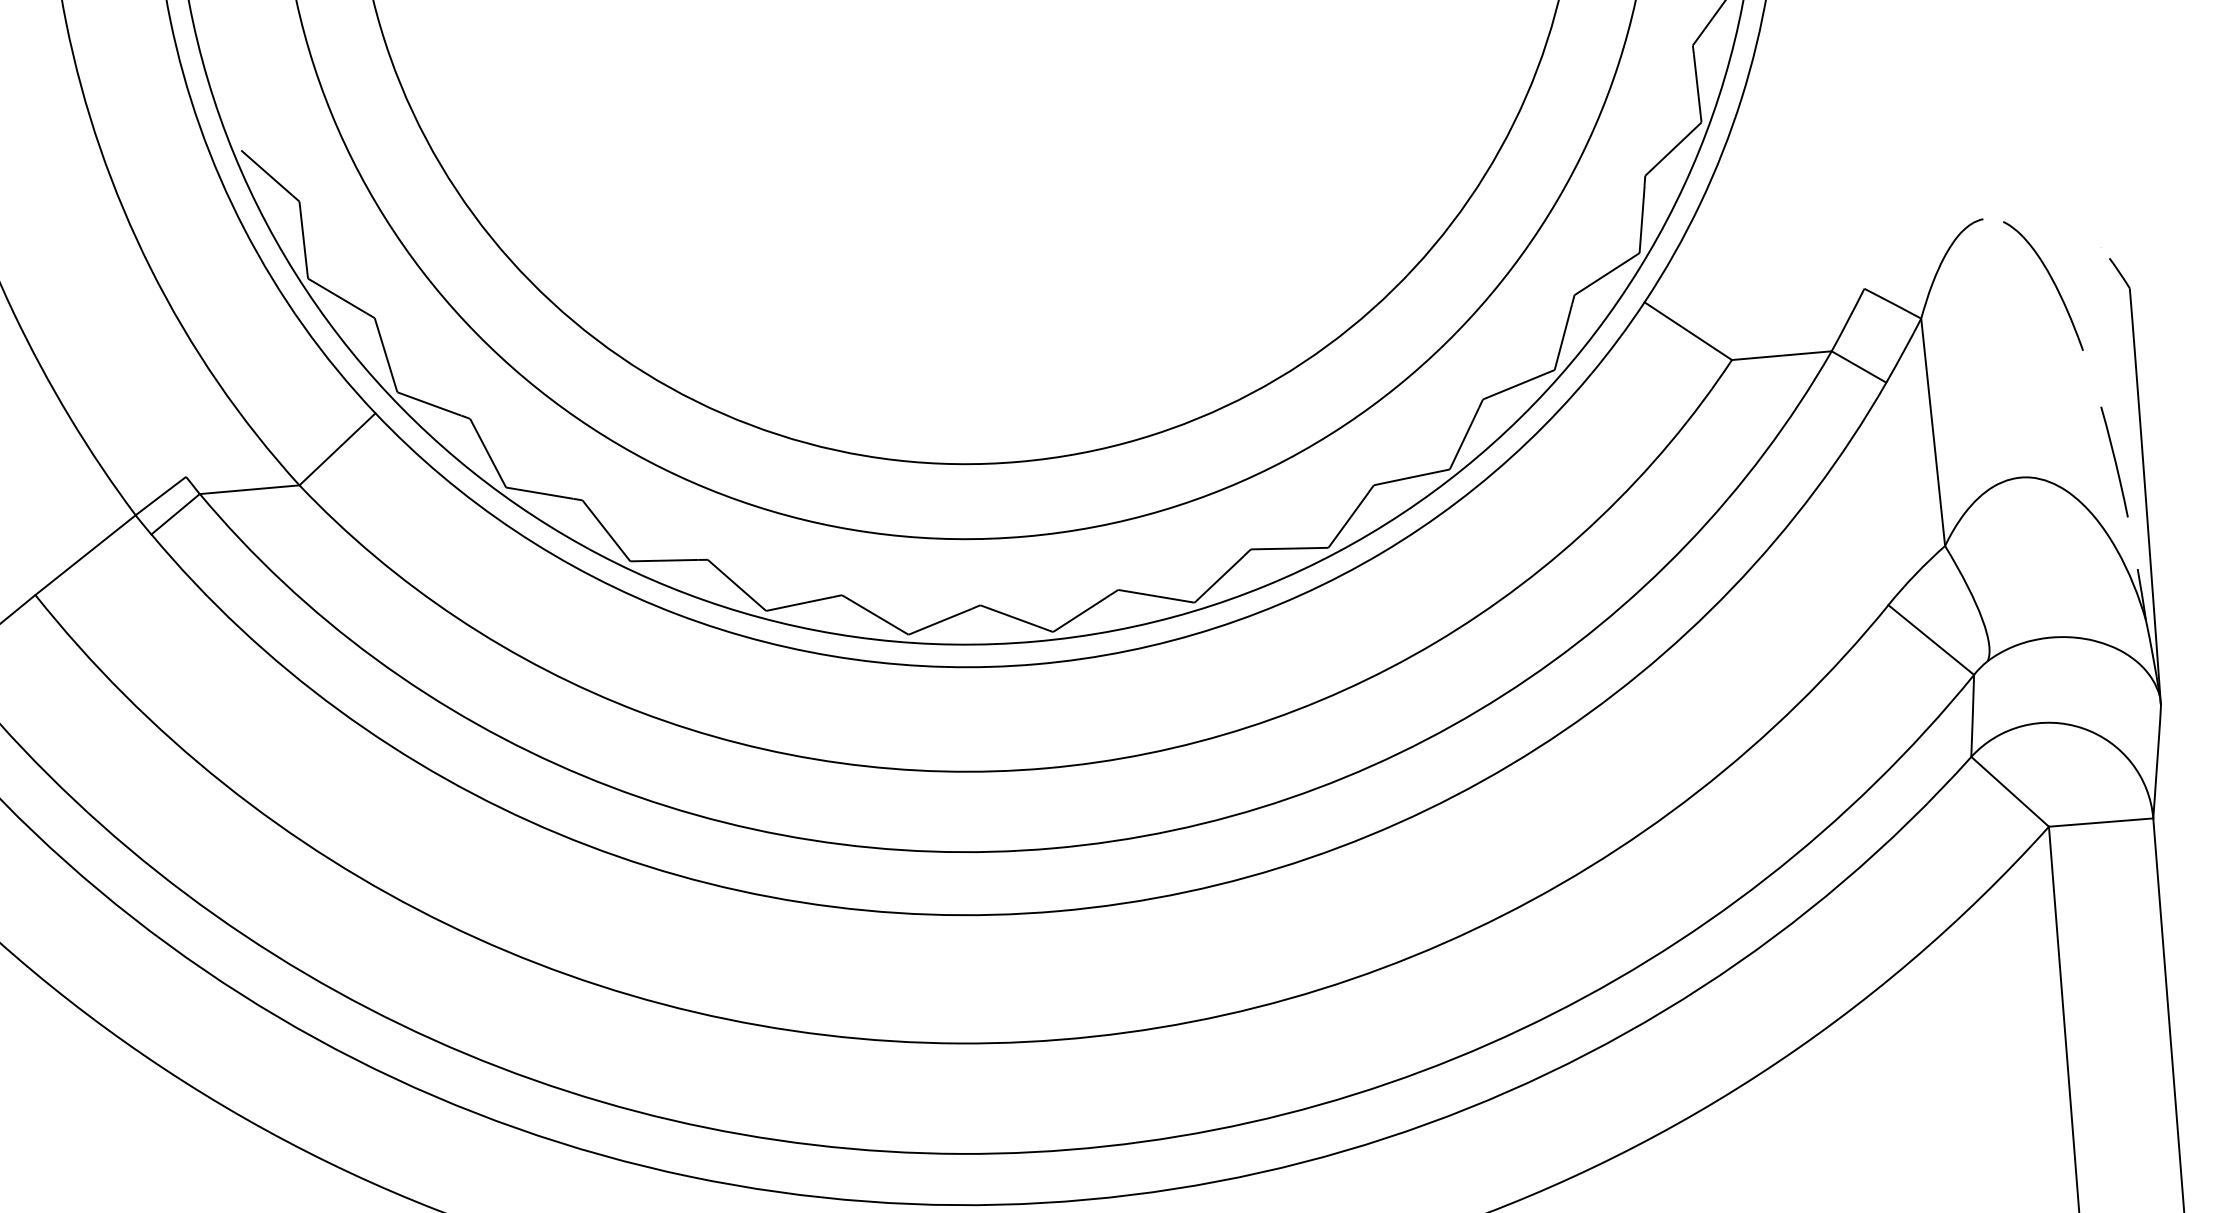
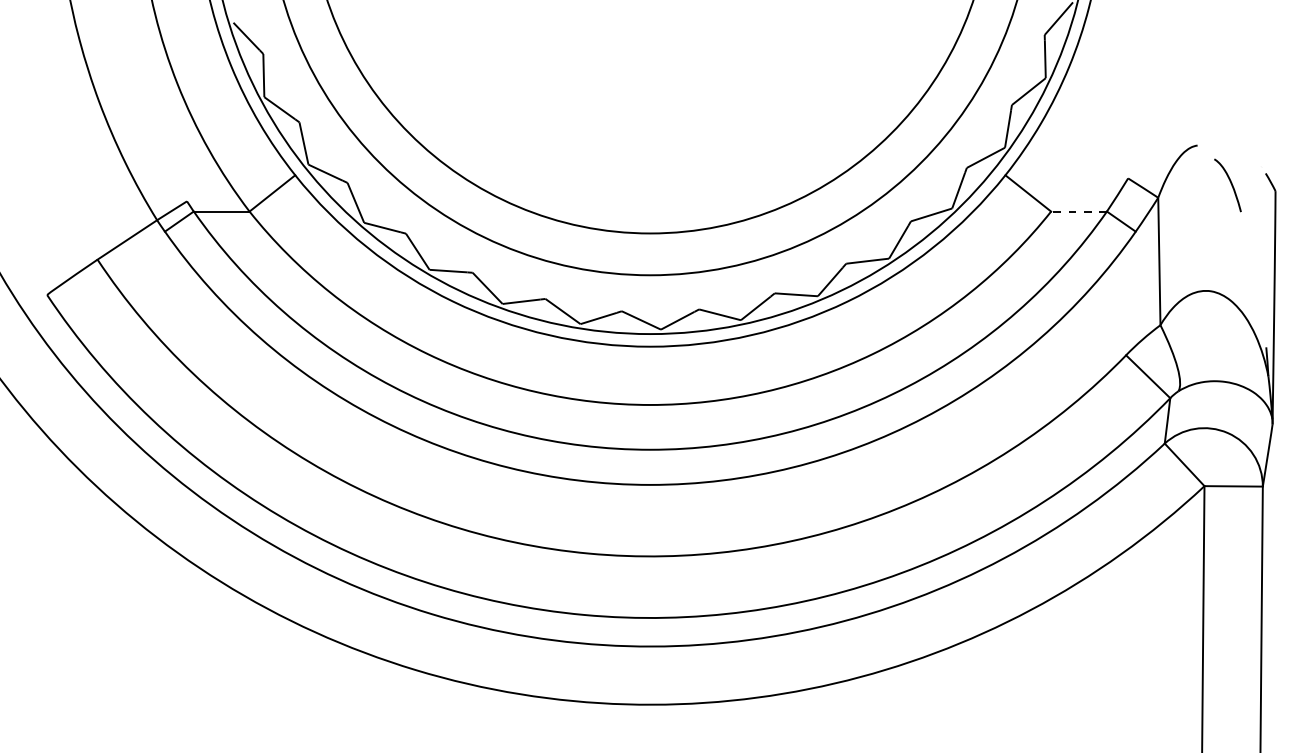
part: (2043, 285) -> (1227, 185), size x0.7
line: (1782, 355) -> (1079, 211), solid -> dashed
line: (2114, 461) -> (1258, 286), removed

